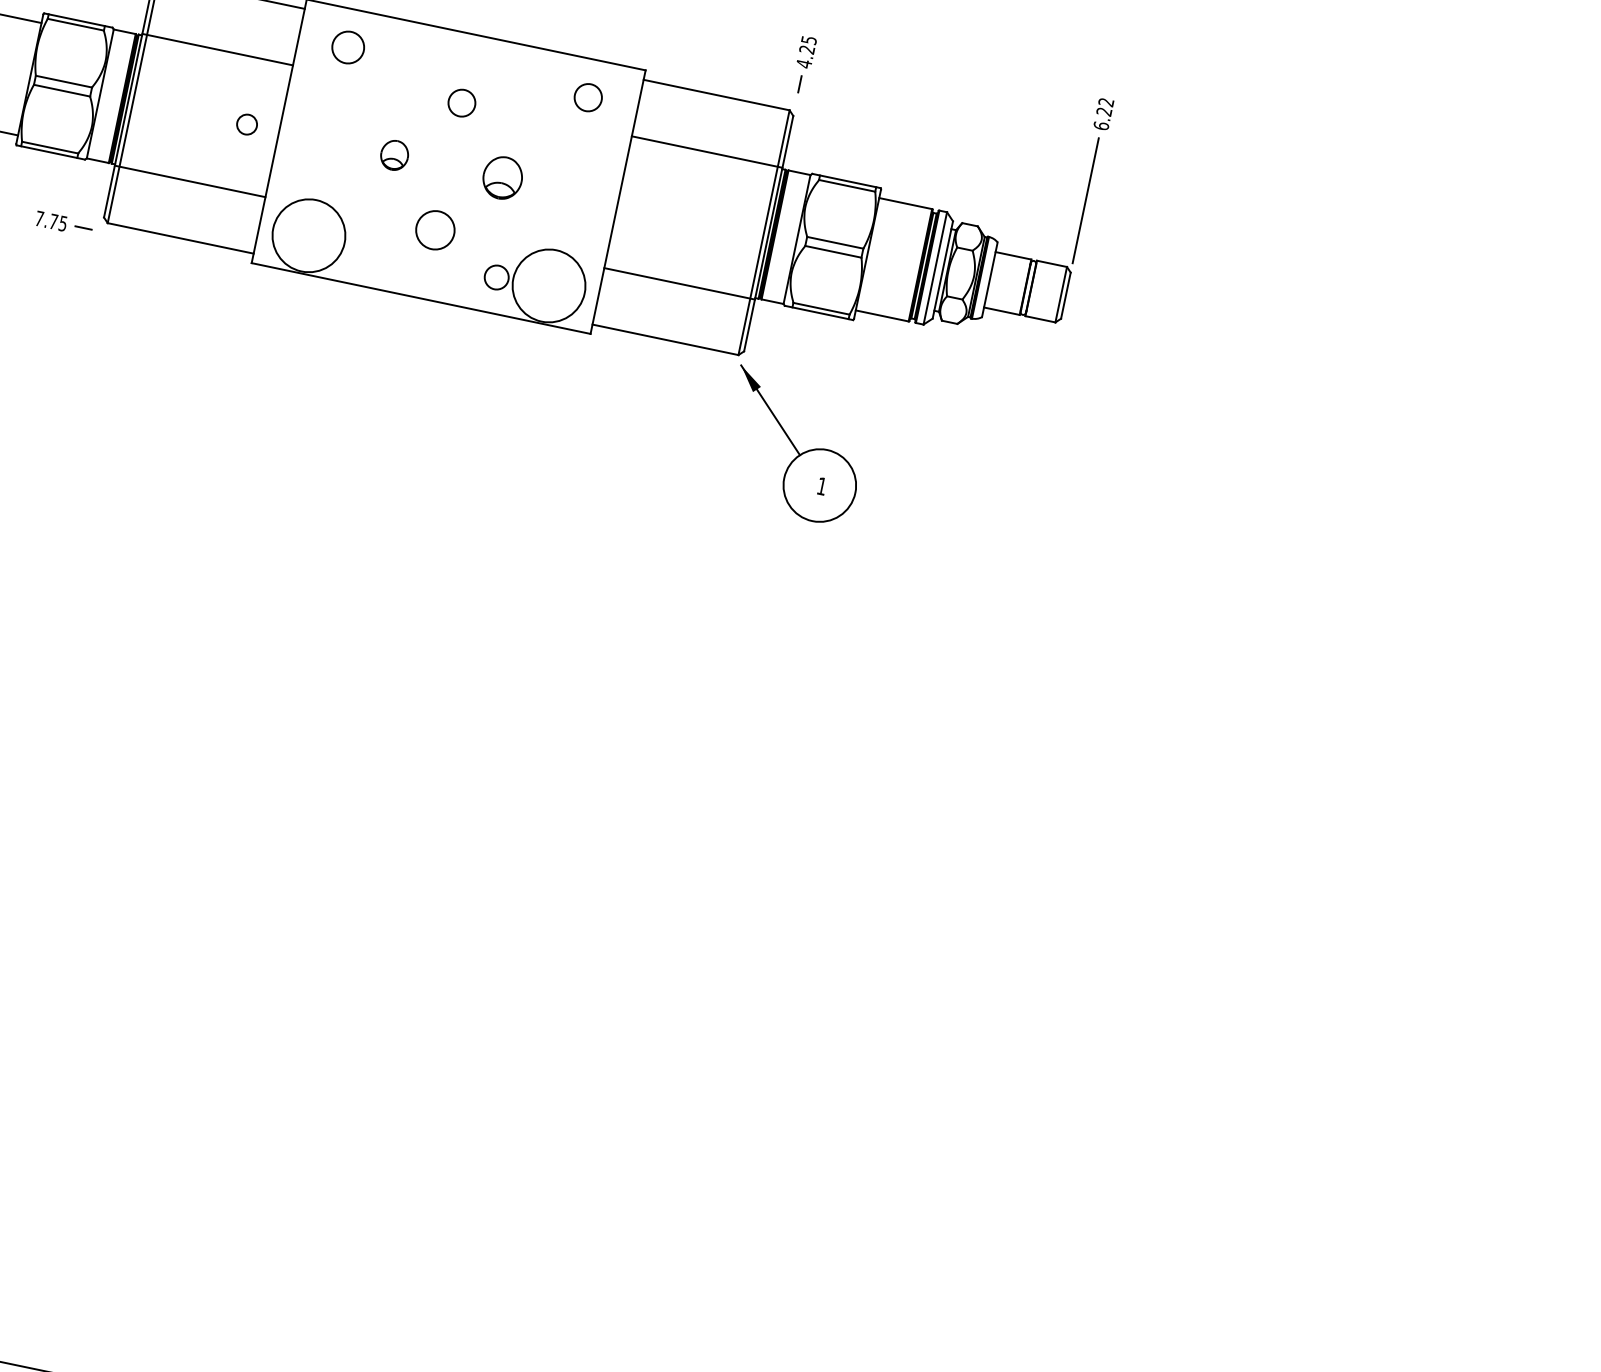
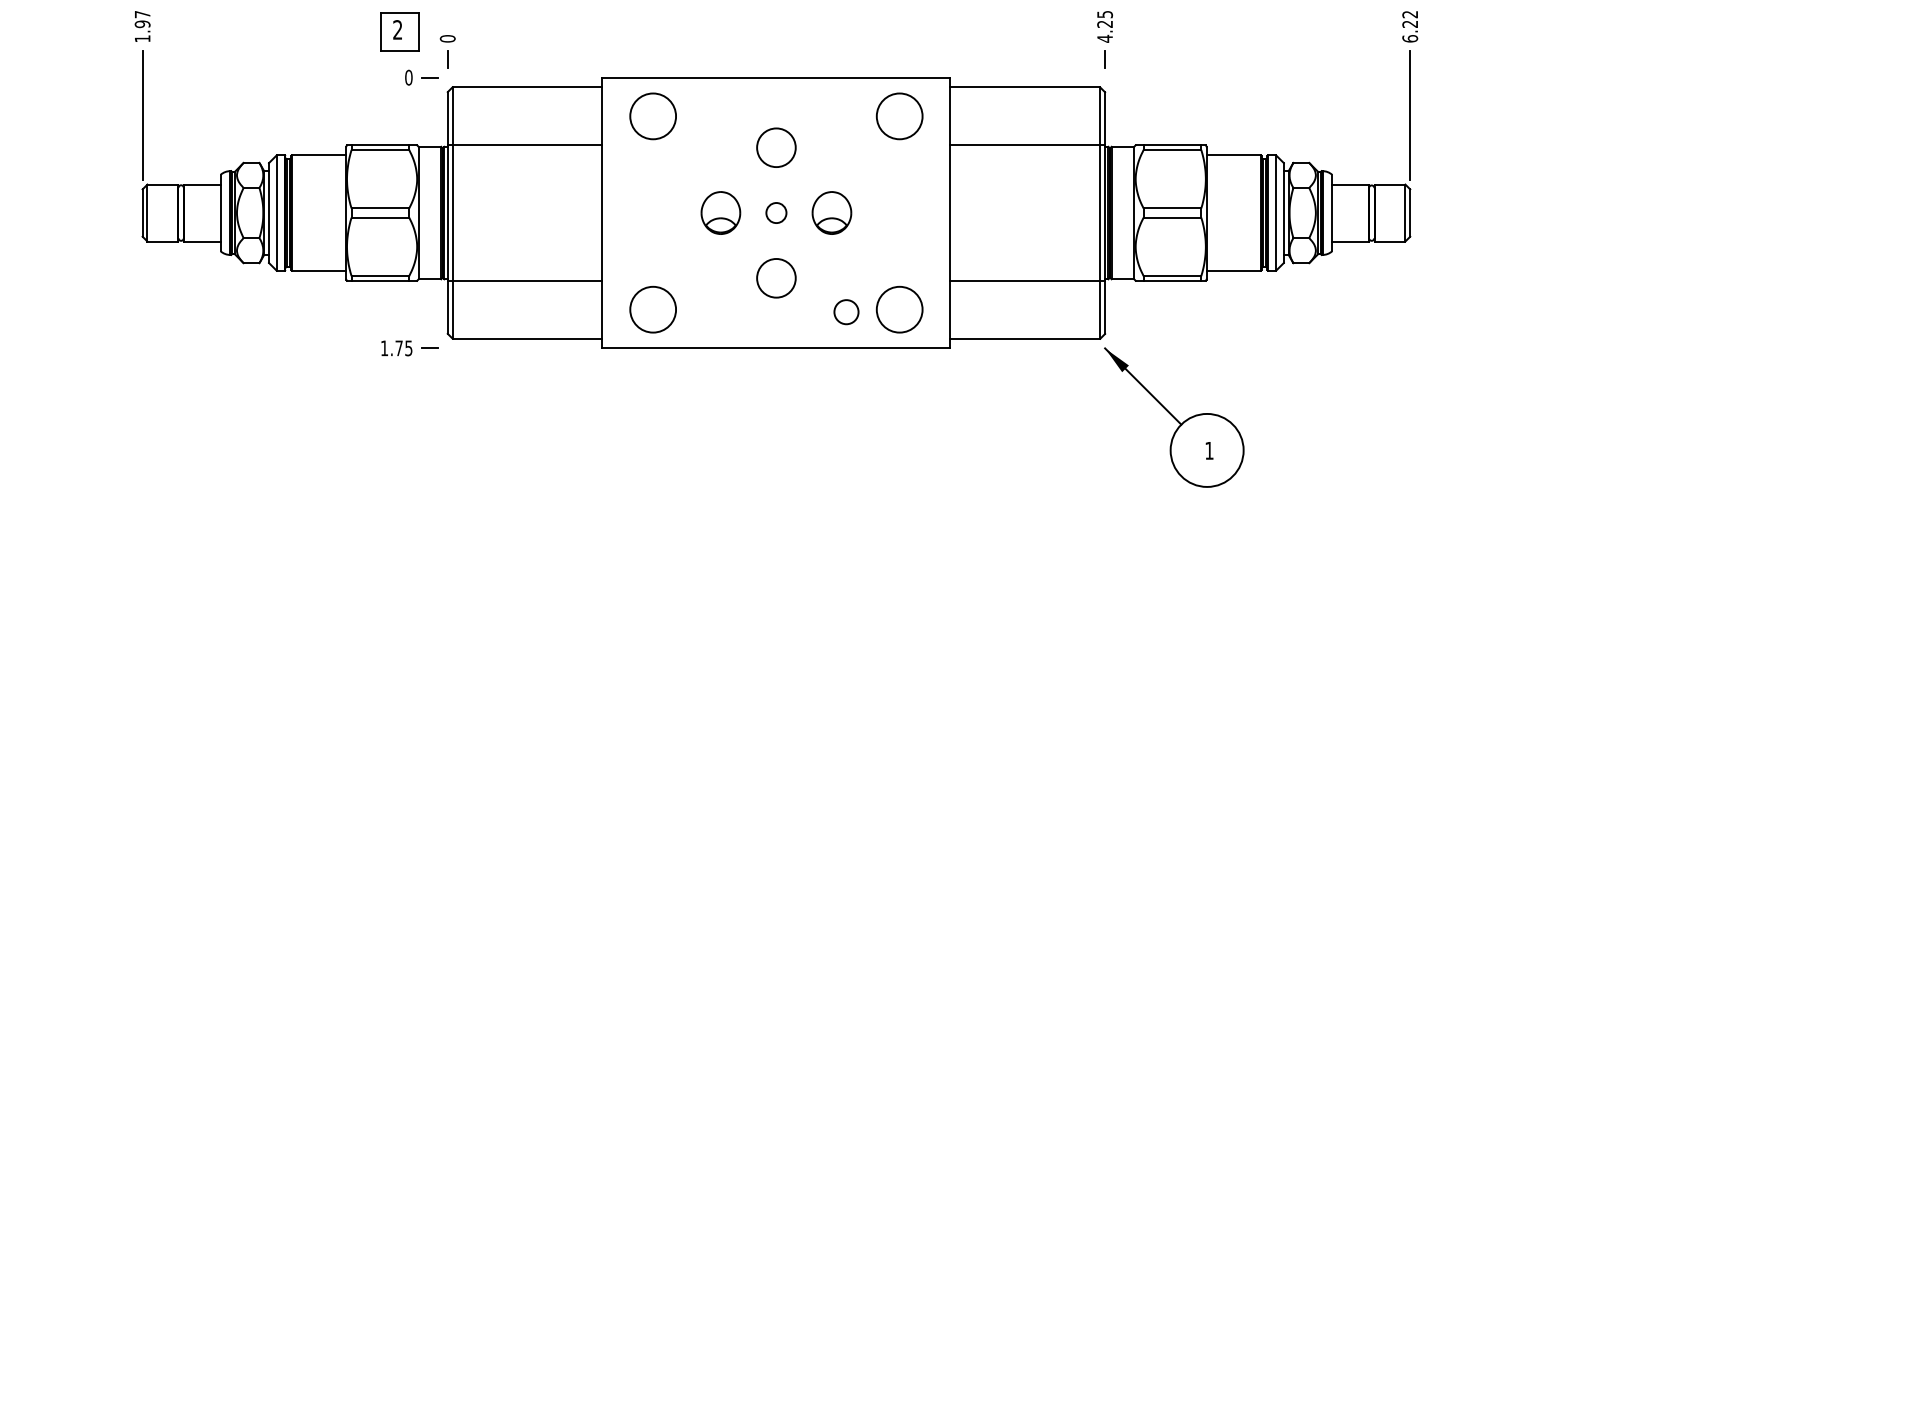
circle: (347, 47) -> (652, 116), size x1.43
circle: (588, 97) -> (899, 116), size x1.67
circle: (462, 102) -> (776, 147), size x1.43
circle: (247, 124) -> (776, 212), moved
part: (394, 154) -> (720, 212), size x1.43
text: (39, 218) -> (384, 348), 7.75 -> 1.75
circle: (309, 235) -> (653, 309), size x0.62
circle: (548, 285) -> (899, 309), size x0.62

